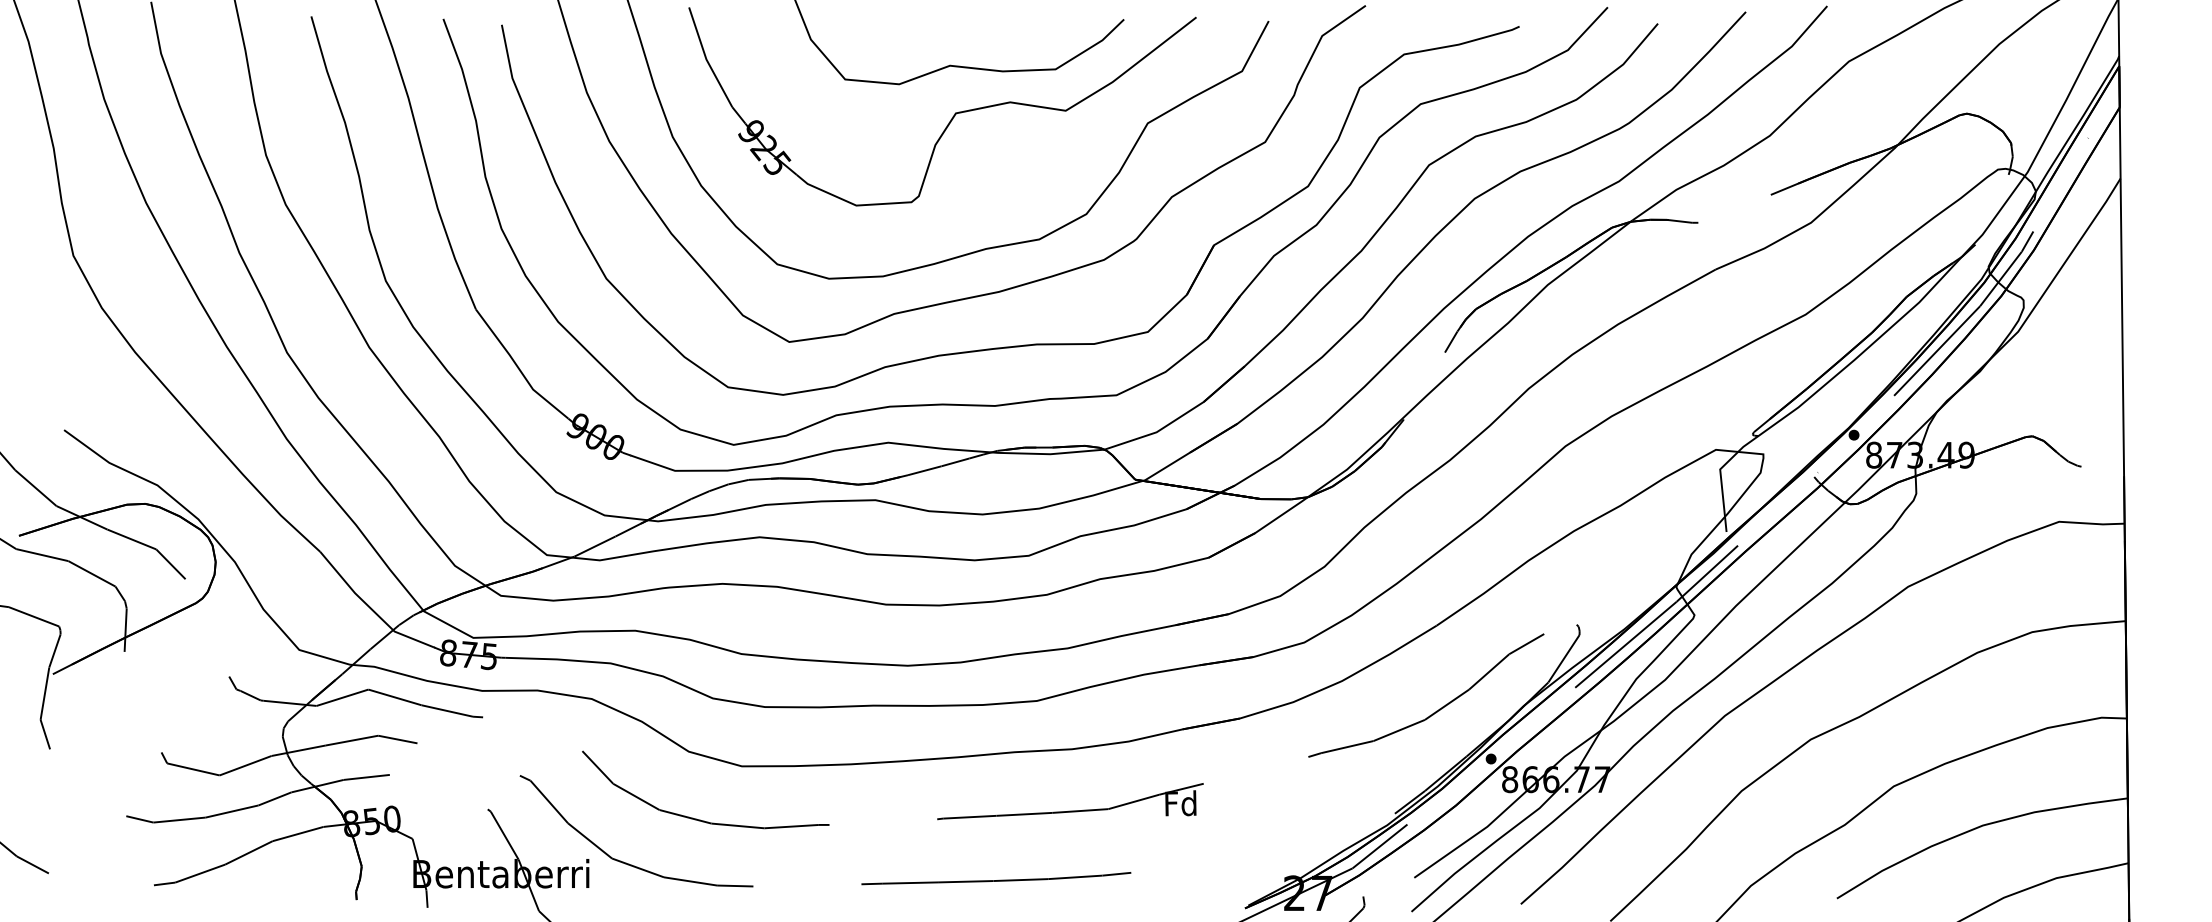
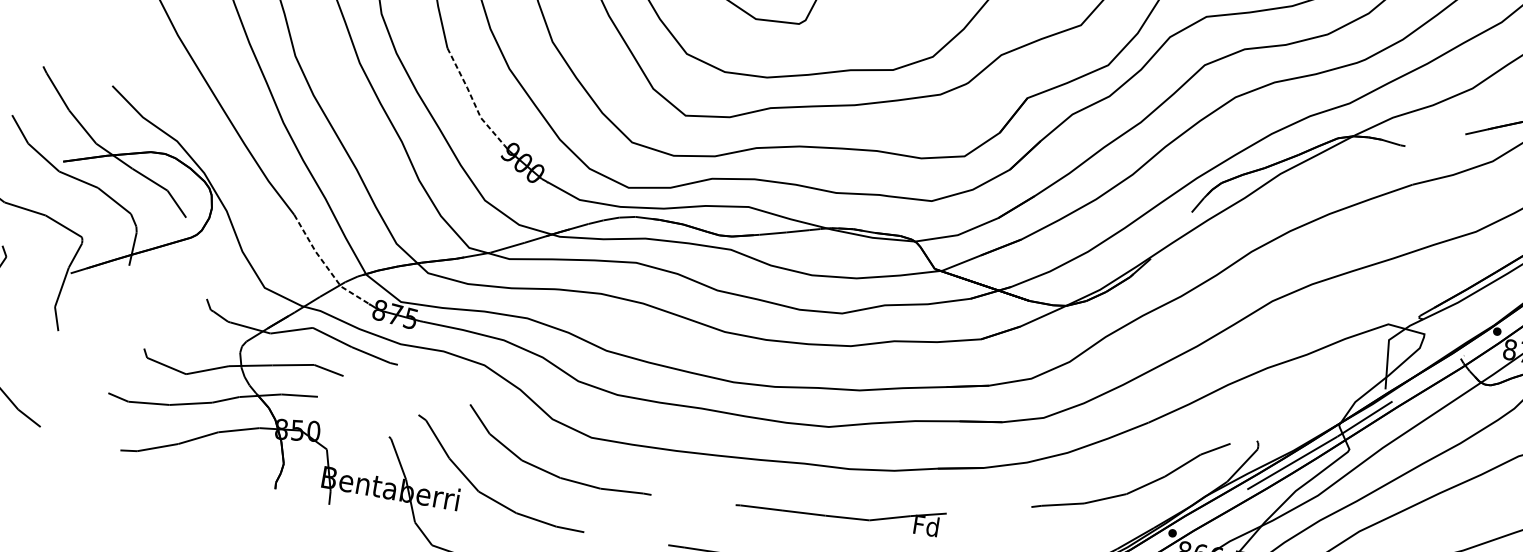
line: (518, 368) -> (472, 99), solid -> dashed
line: (371, 608) -> (326, 265), solid -> dashed

